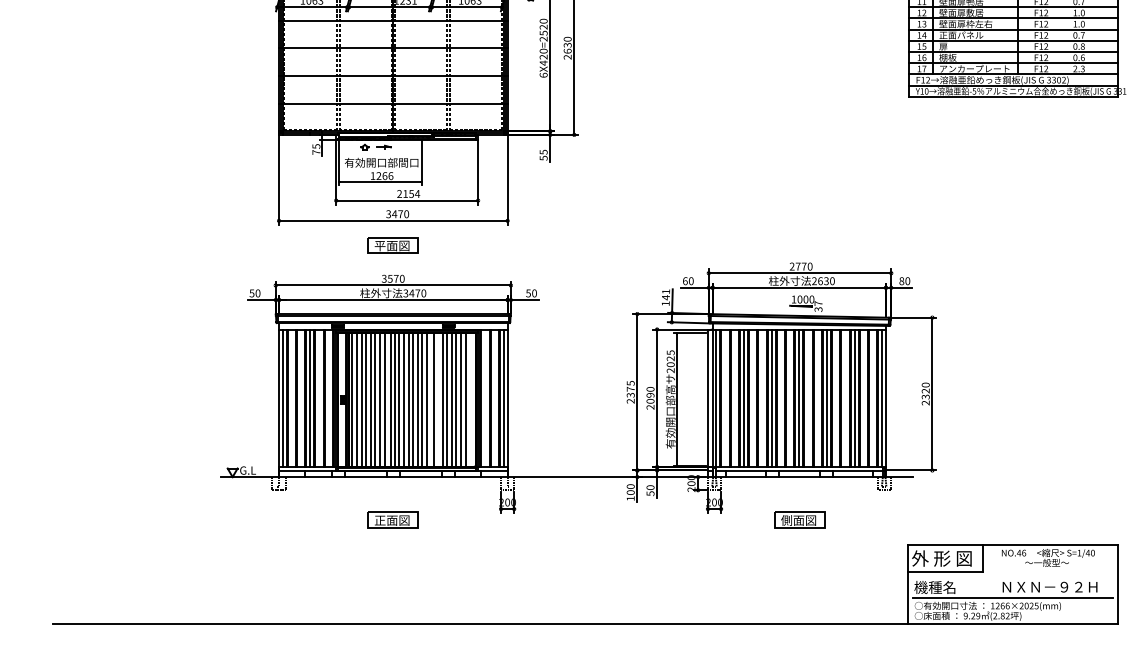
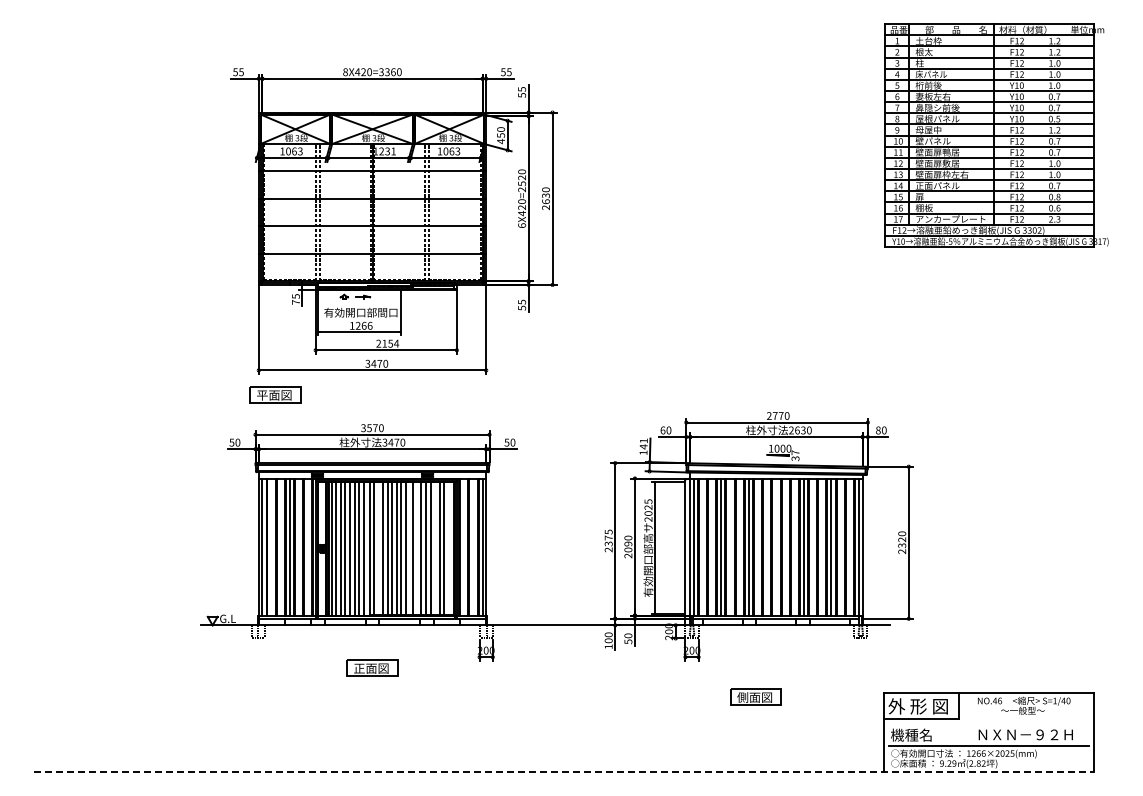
part: (393, 245) -> (275, 394), moved
line: (799, 397) -> (776, 546), removed
line: (399, 399) -> (378, 548), removed
line: (456, 399) -> (435, 548), removed
part: (799, 519) -> (755, 696), moved
line: (586, 623) -> (564, 771), solid -> dashed

